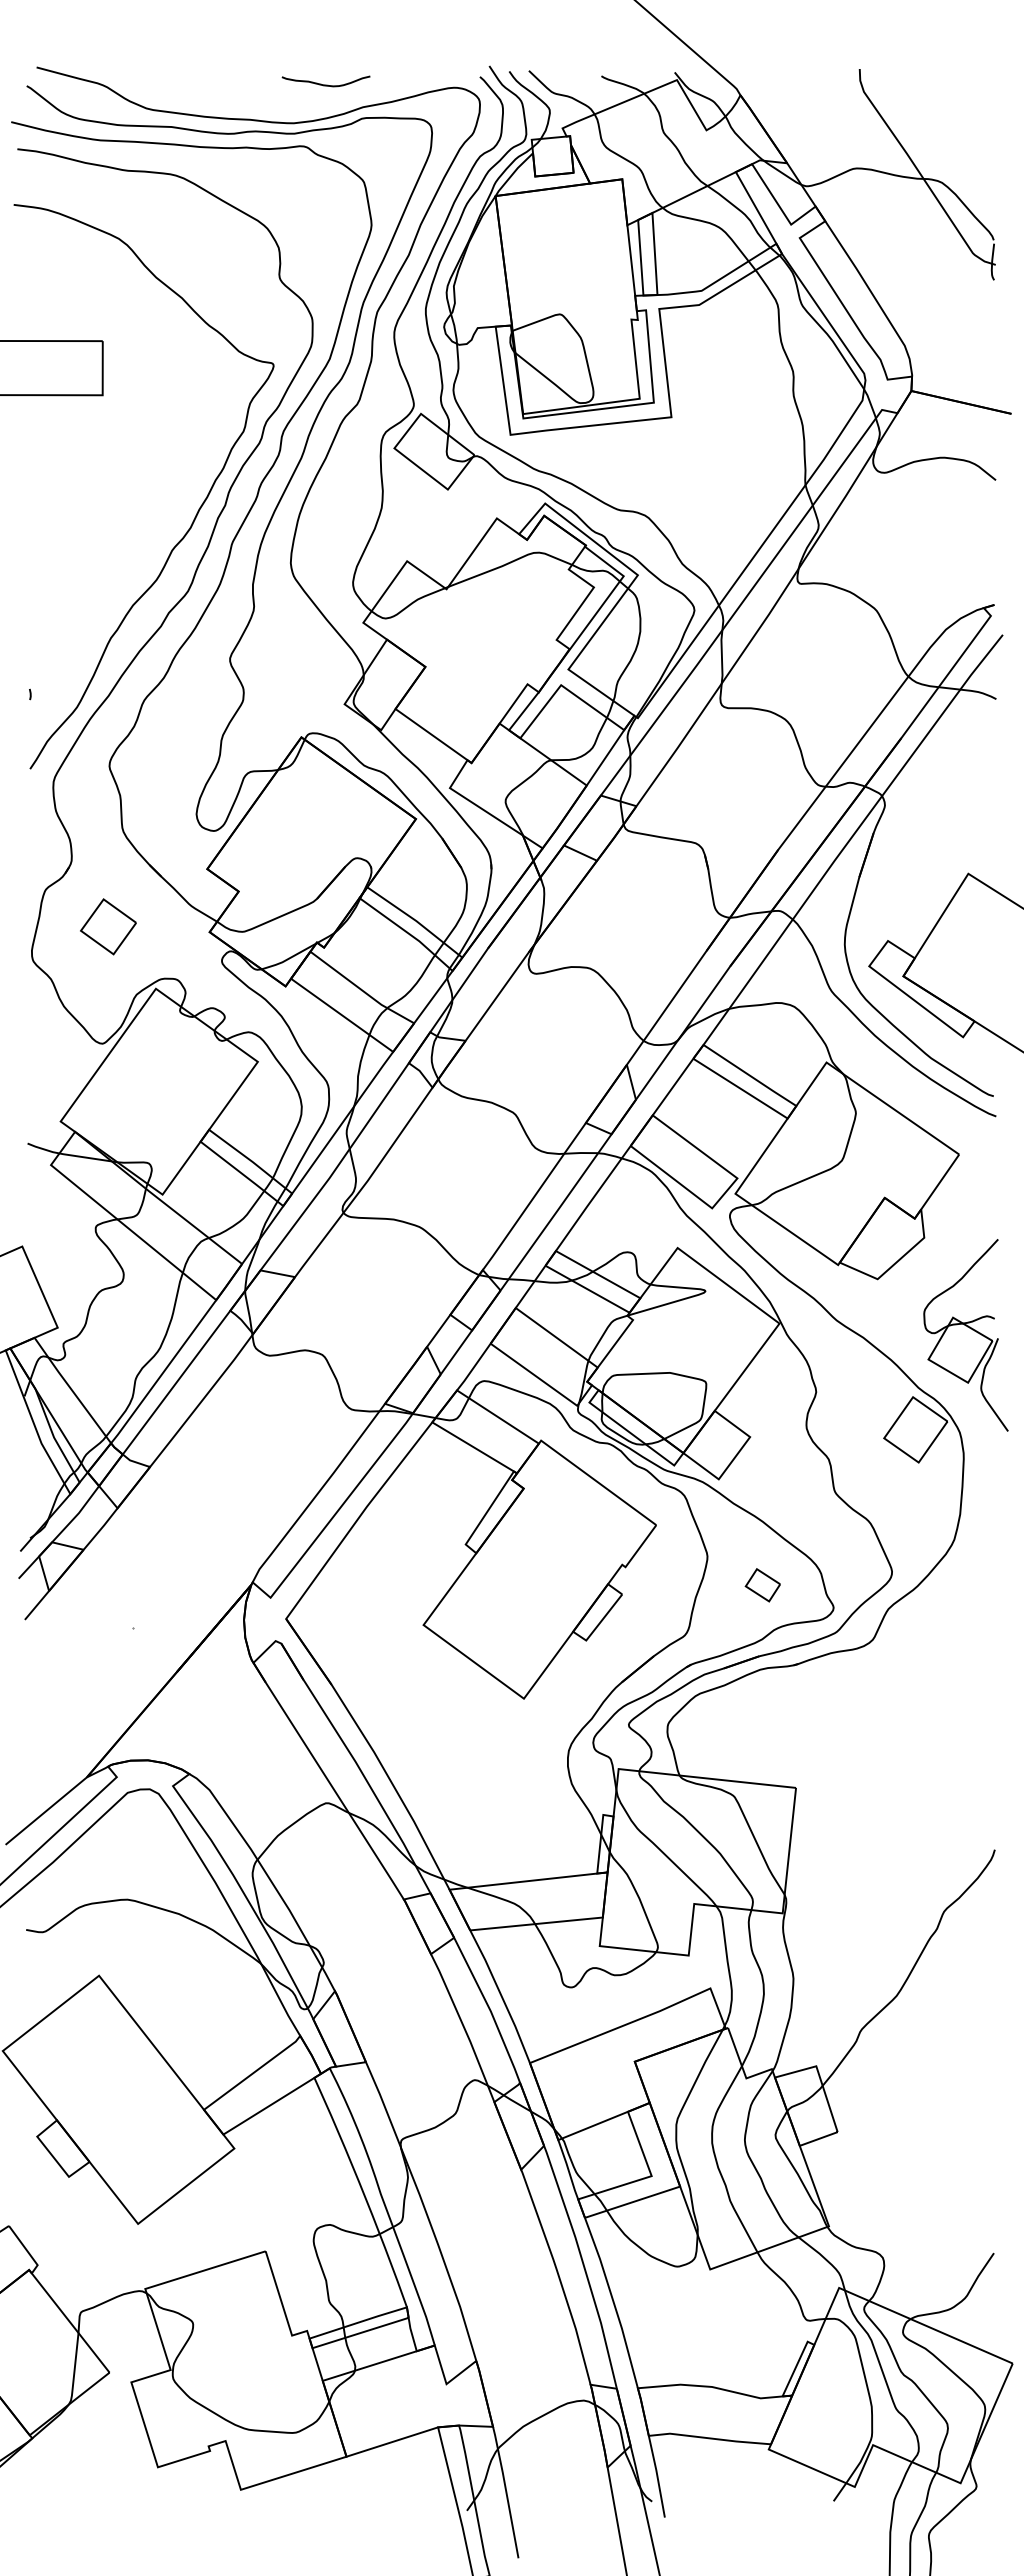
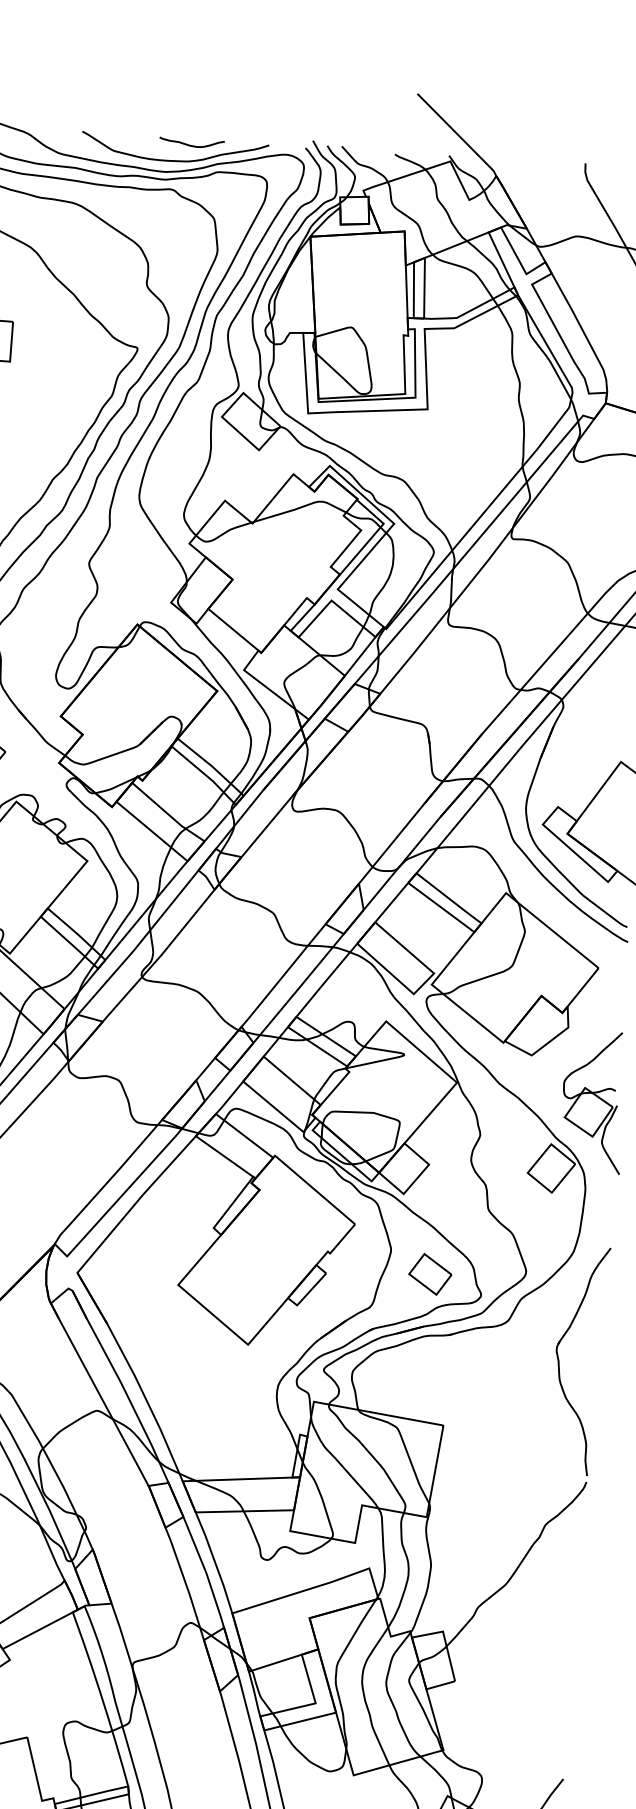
curve: (303, 106) -> (173, 160), added
part: (762, 1585) -> (430, 1274), size x1.67
part: (946, 1691) -> (559, 1362), added

